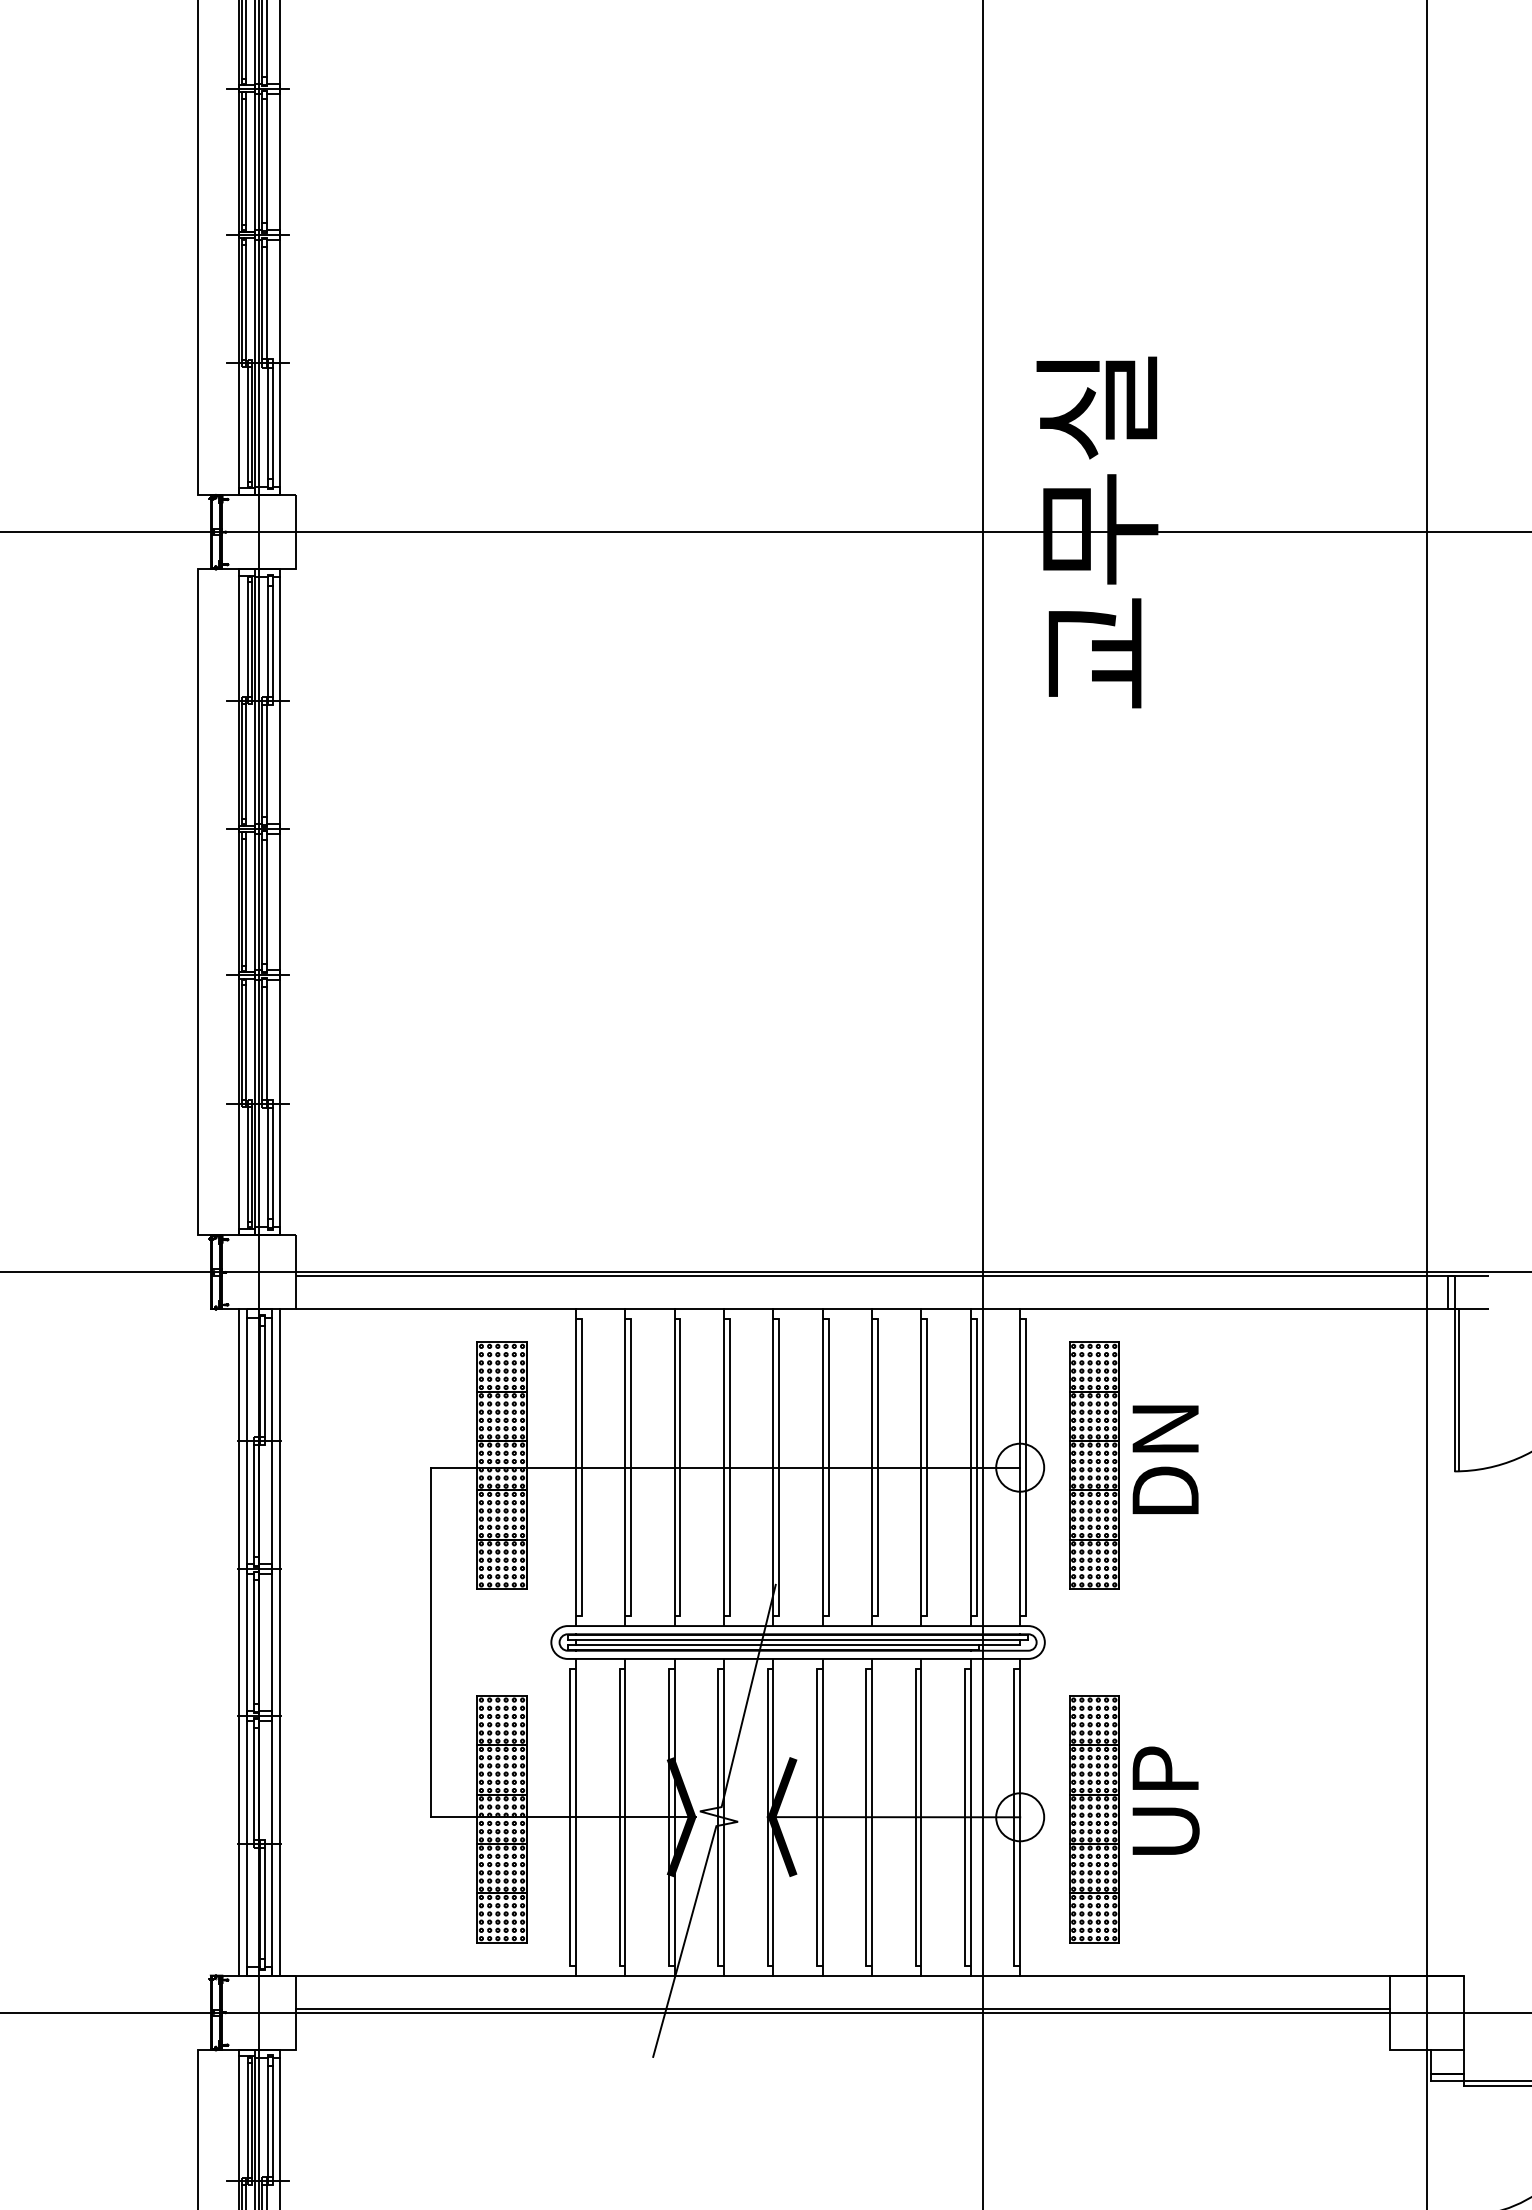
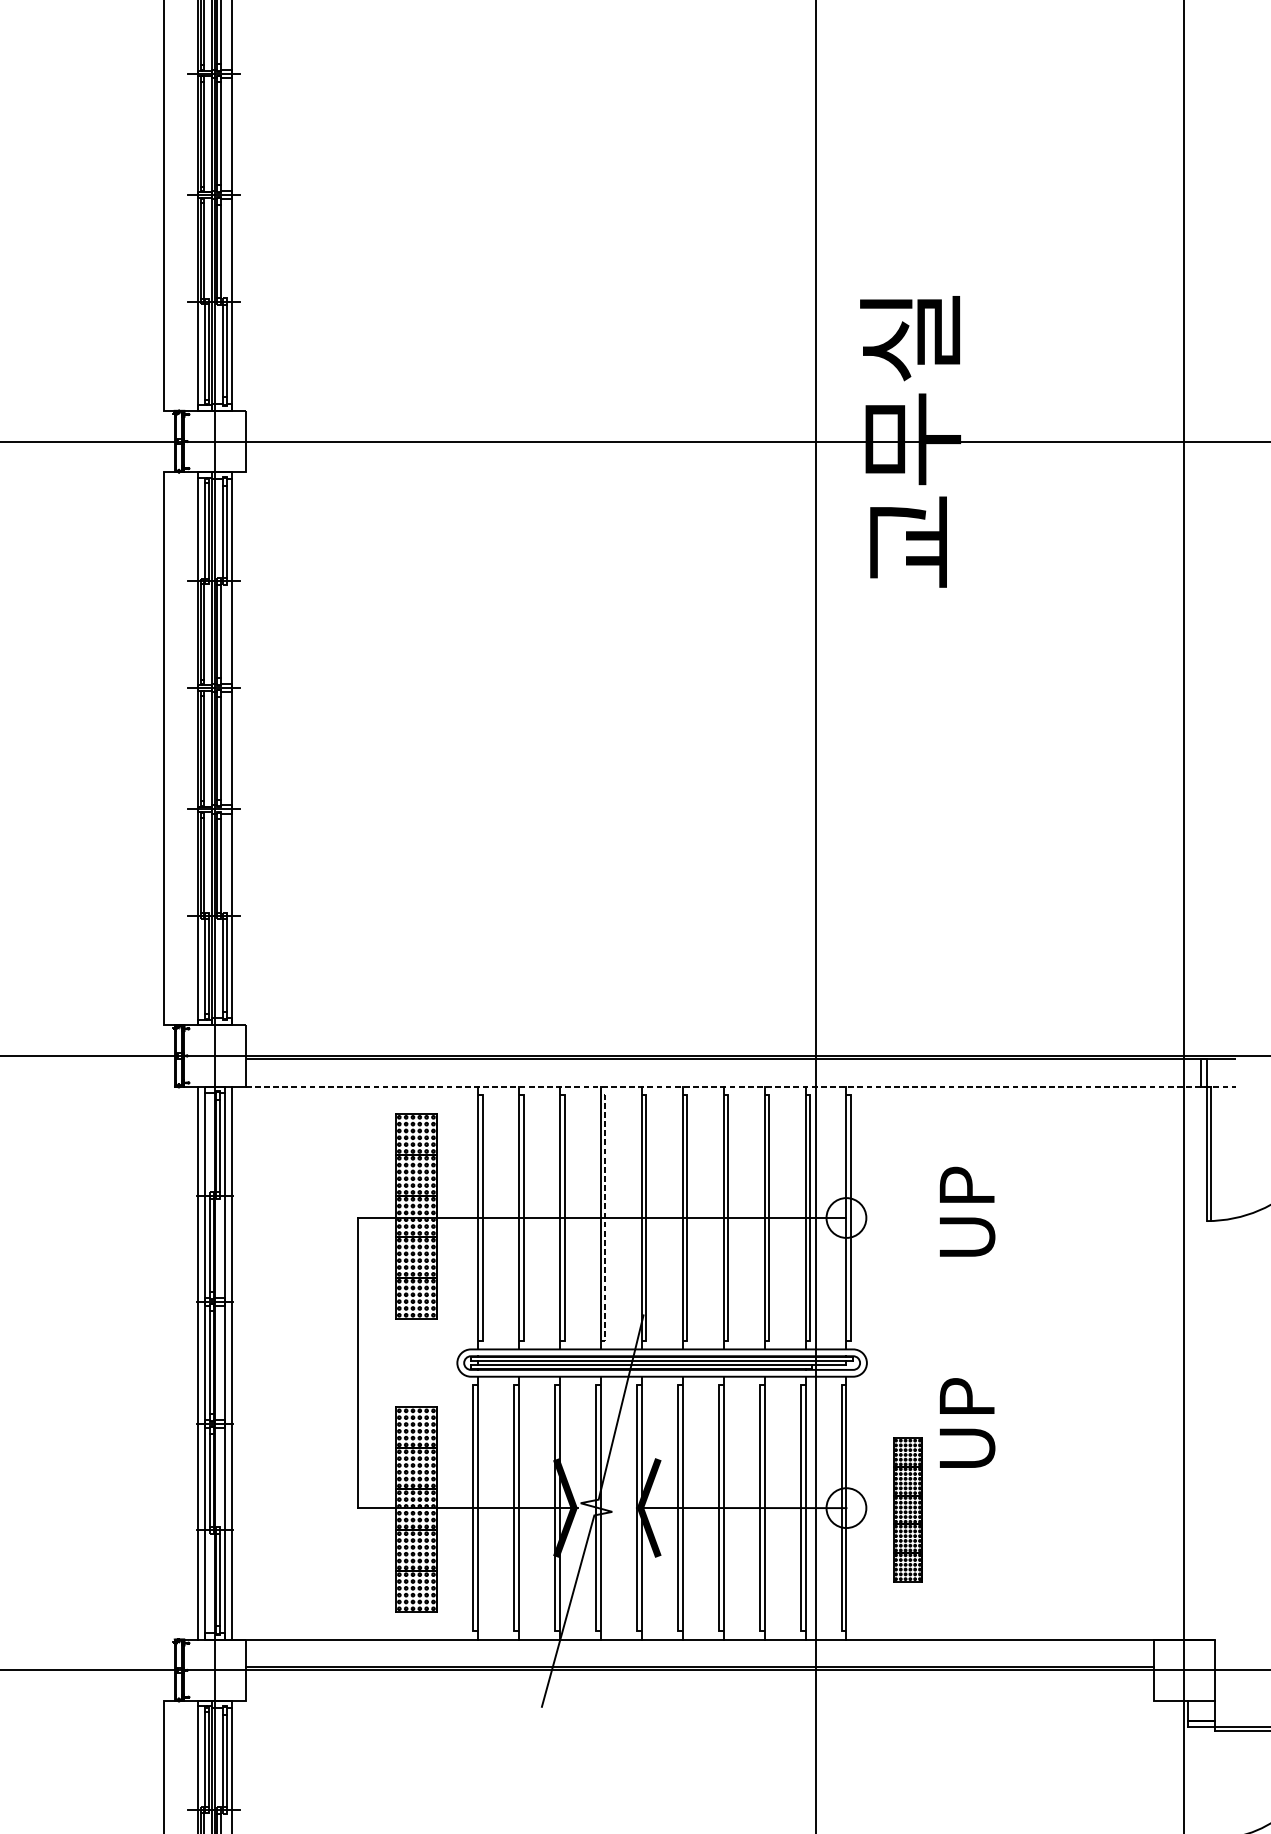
line: (893, 1309) -> (741, 1086), solid -> dashed
text: (1165, 1459) -> (967, 1211), DN -> UP
part: (1094, 1465) -> (908, 1216), removed
line: (729, 1467) -> (605, 1217), solid -> dashed
text: (1165, 1800) -> (967, 1422), moved
part: (1094, 1819) -> (908, 1509), size x0.7

